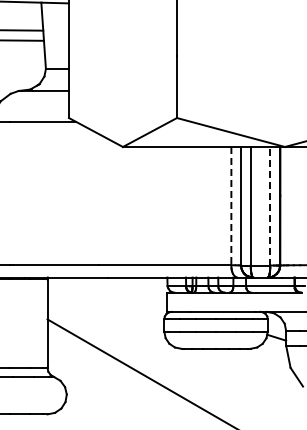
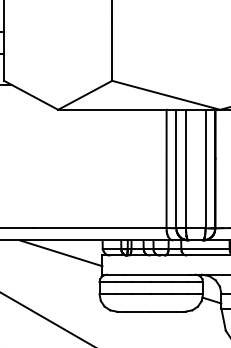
line: (270, 205) -> (205, 168), dashed -> solid
line: (231, 206) -> (166, 169), dashed -> solid
line: (125, 290) -> (60, 253), added

